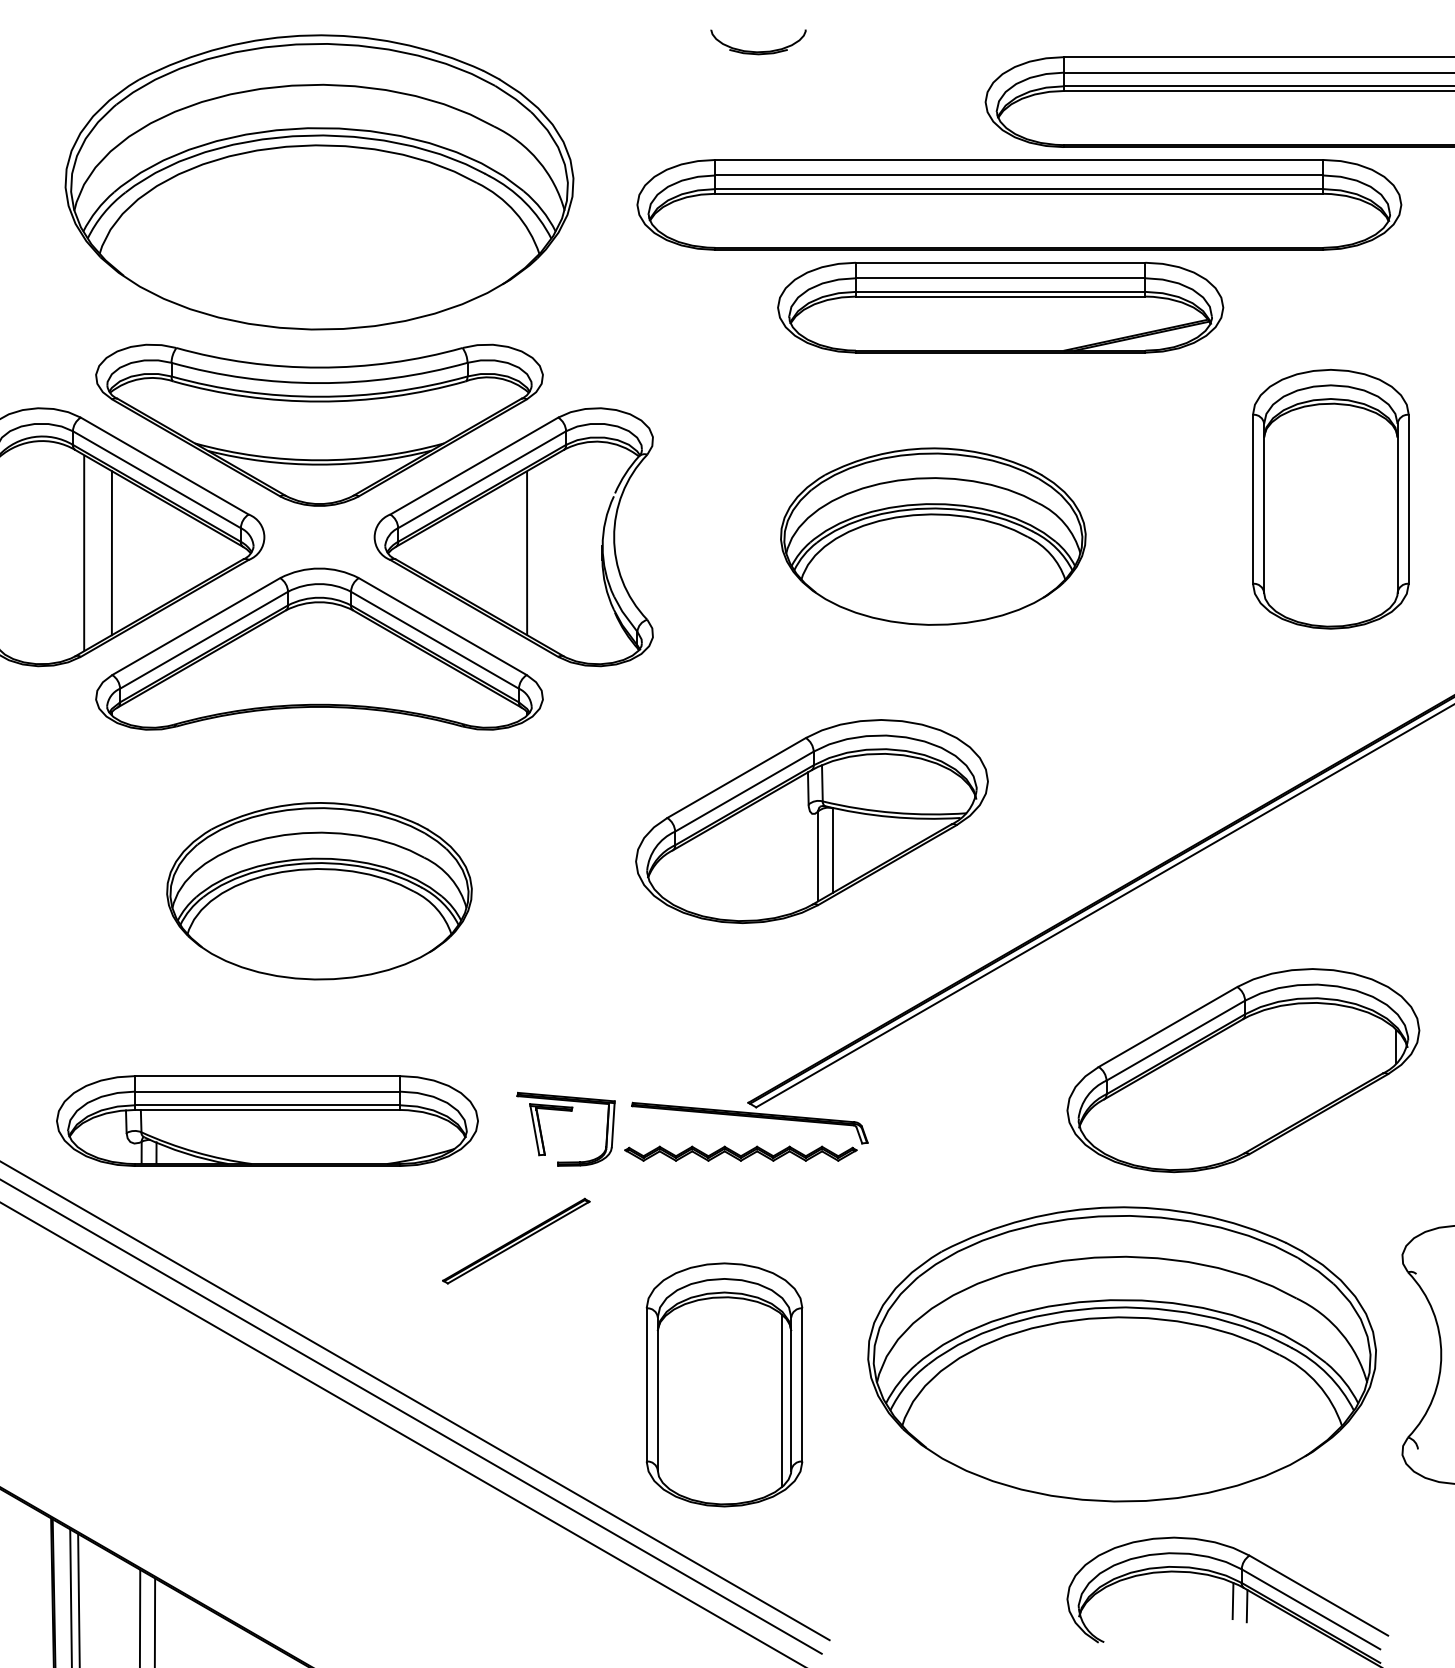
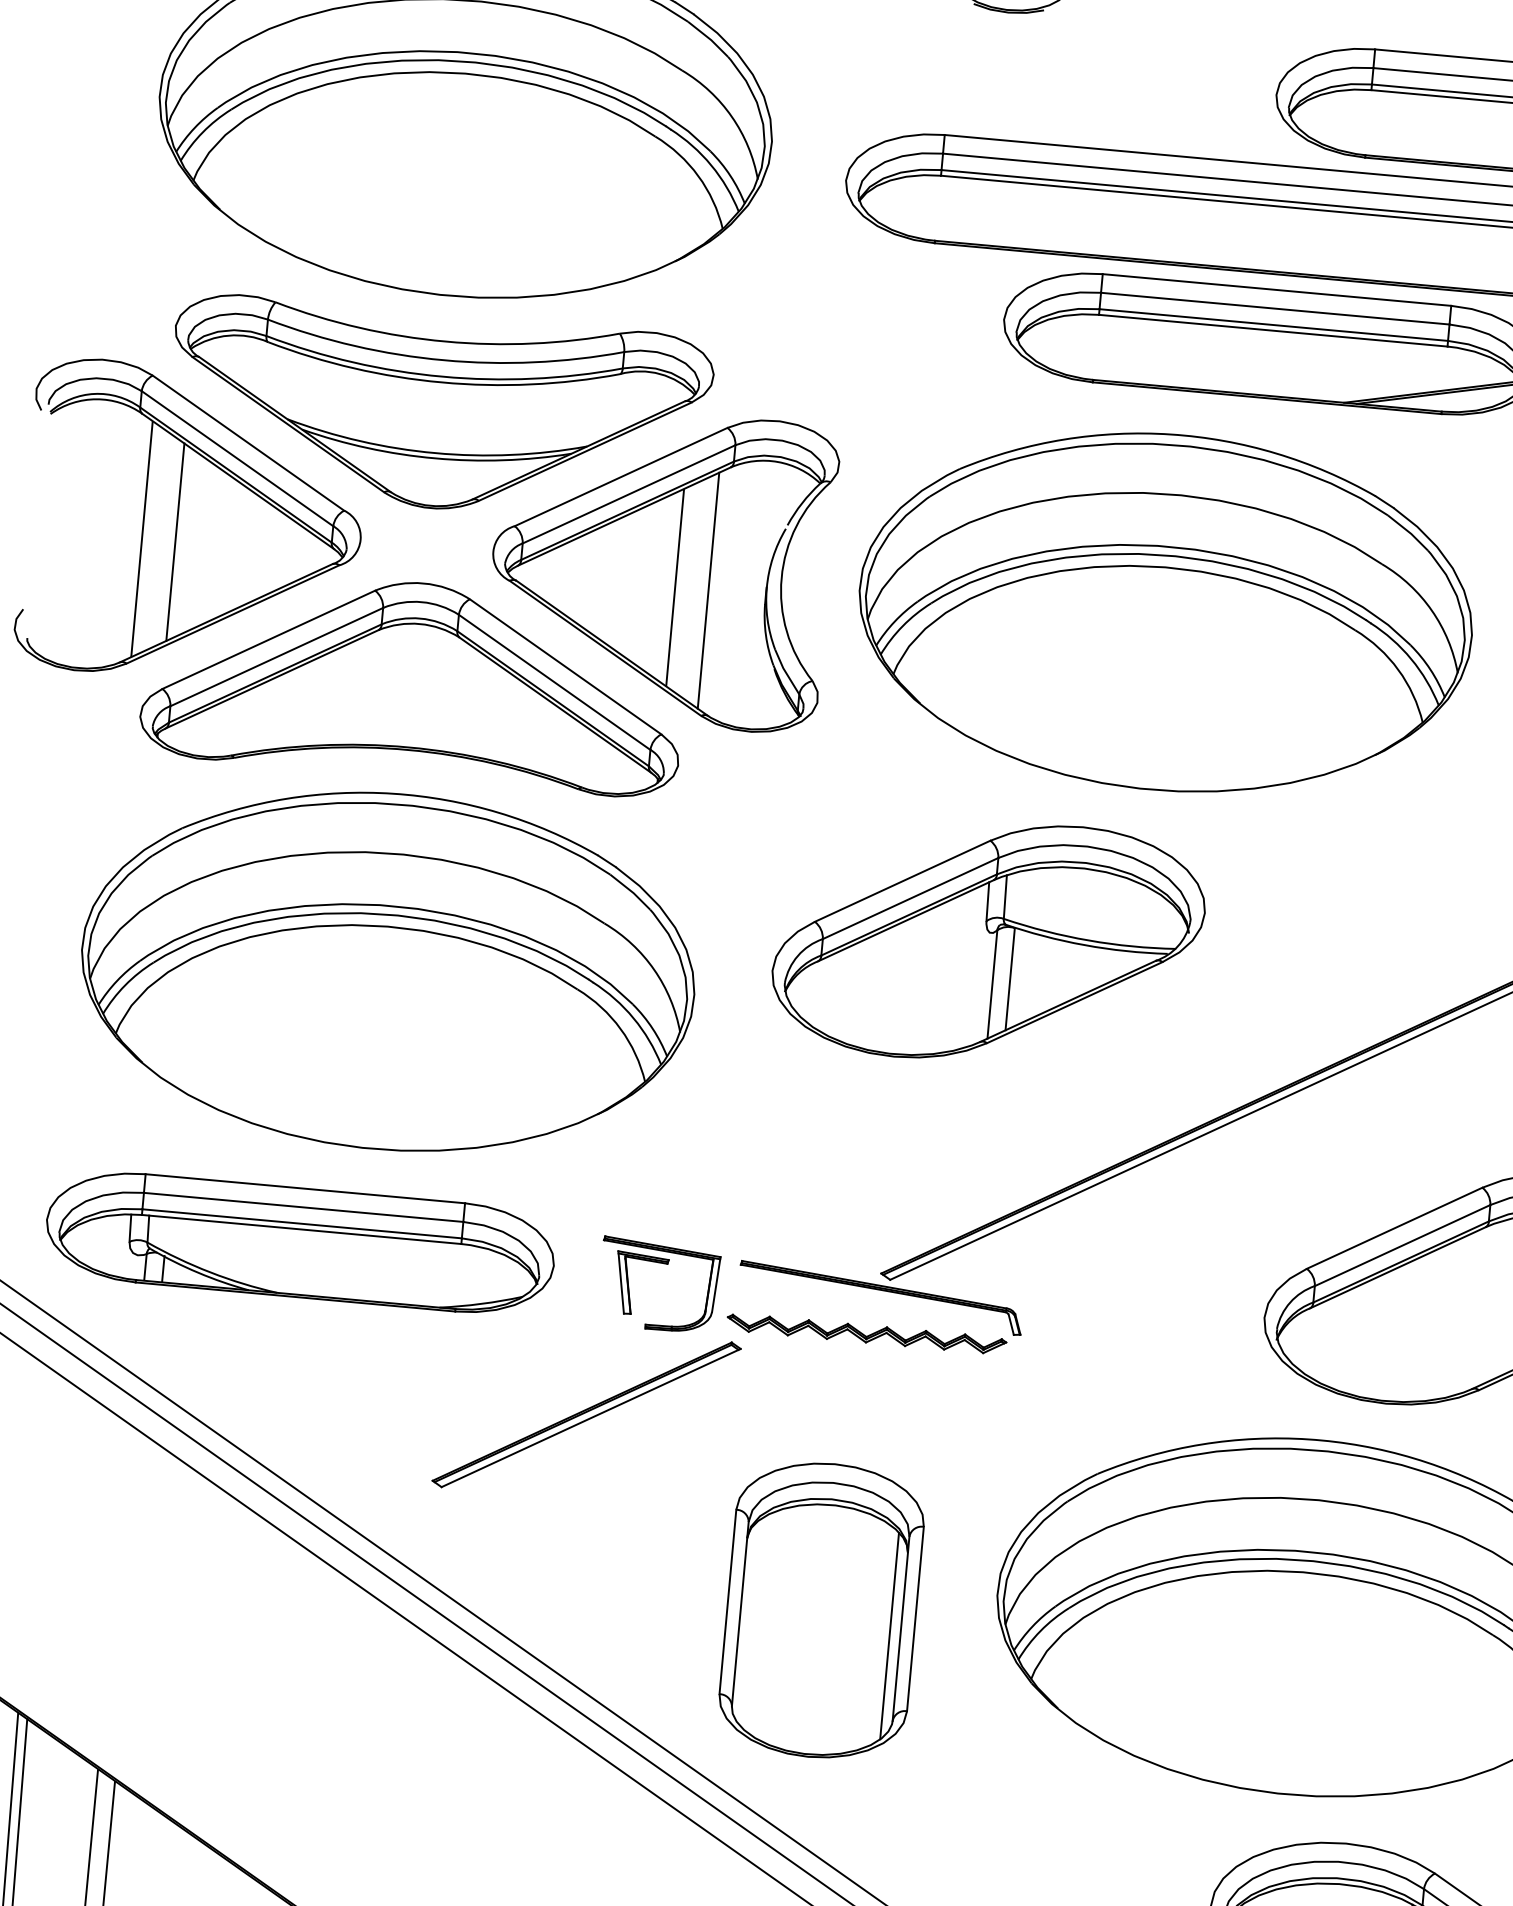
part: (933, 536) -> (1166, 612), size x1.67
line: (554, 553) -> (708, 591), added
part: (319, 891) -> (388, 972), size x1.67
part: (516, 1240) -> (587, 1413), size x1.67

